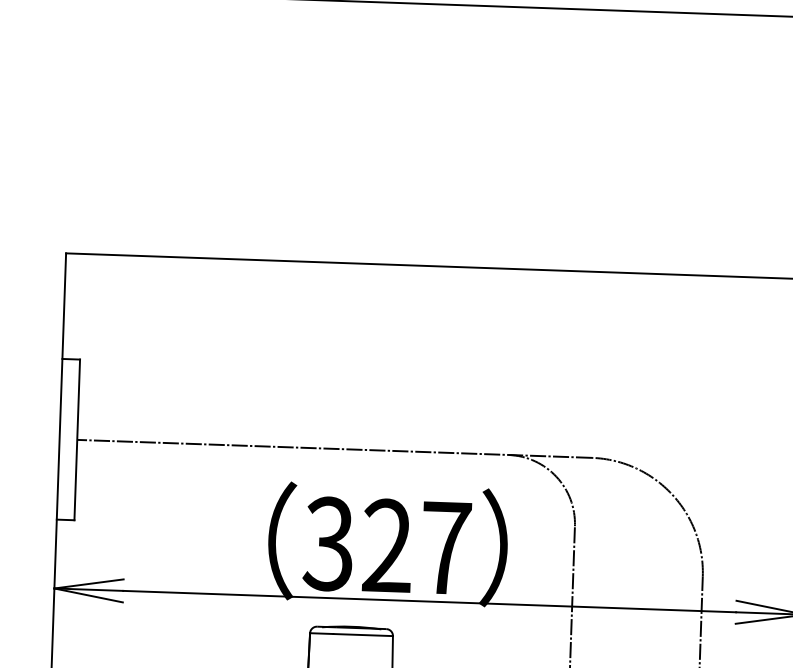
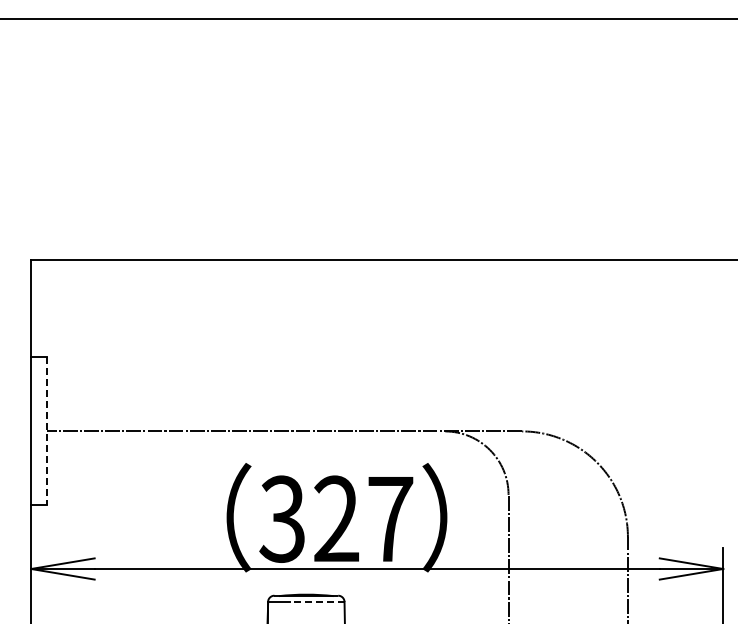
line: (77, 439) -> (47, 431), solid -> dashed
line: (362, 634) -> (316, 601), solid -> dashed

